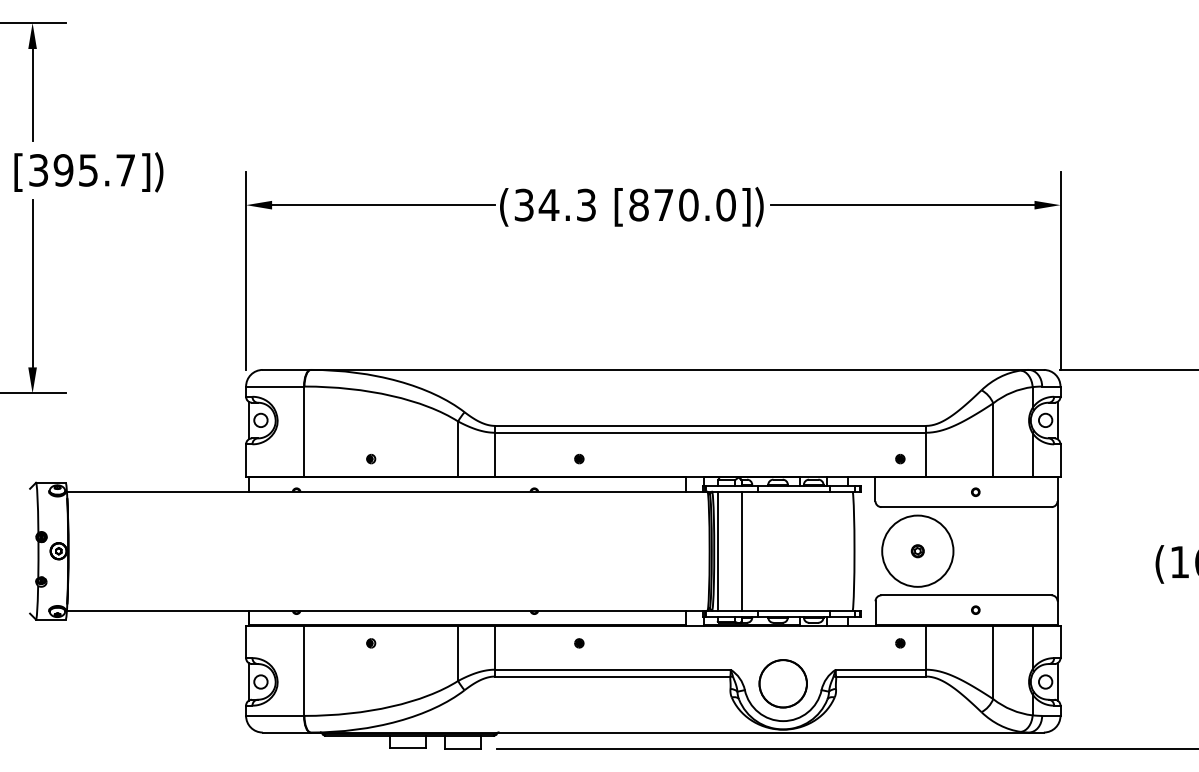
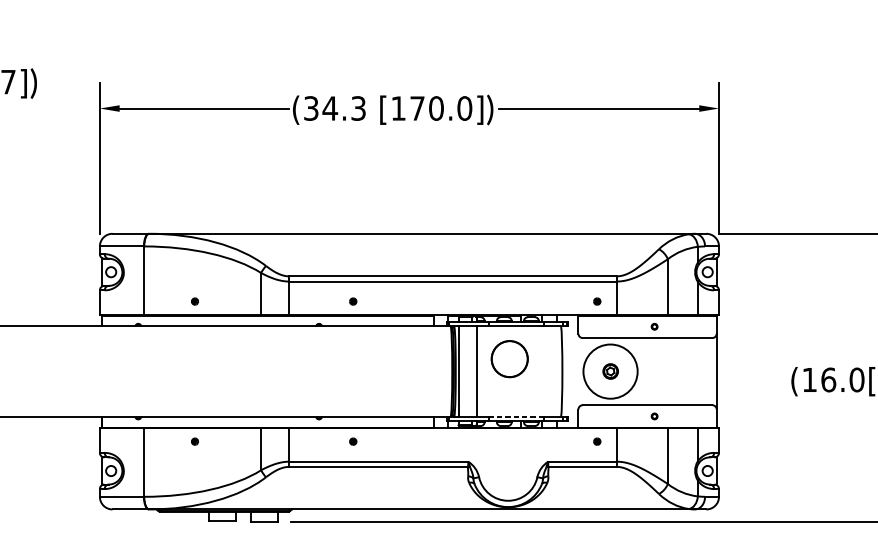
text: (638, 204) -> (398, 108), [870.0] -> [170.0]
part: (917, 551) -> (610, 371), size x1.6
line: (793, 610) -> (516, 416), solid -> dashed
circle: (782, 683) -> (509, 358), moved

